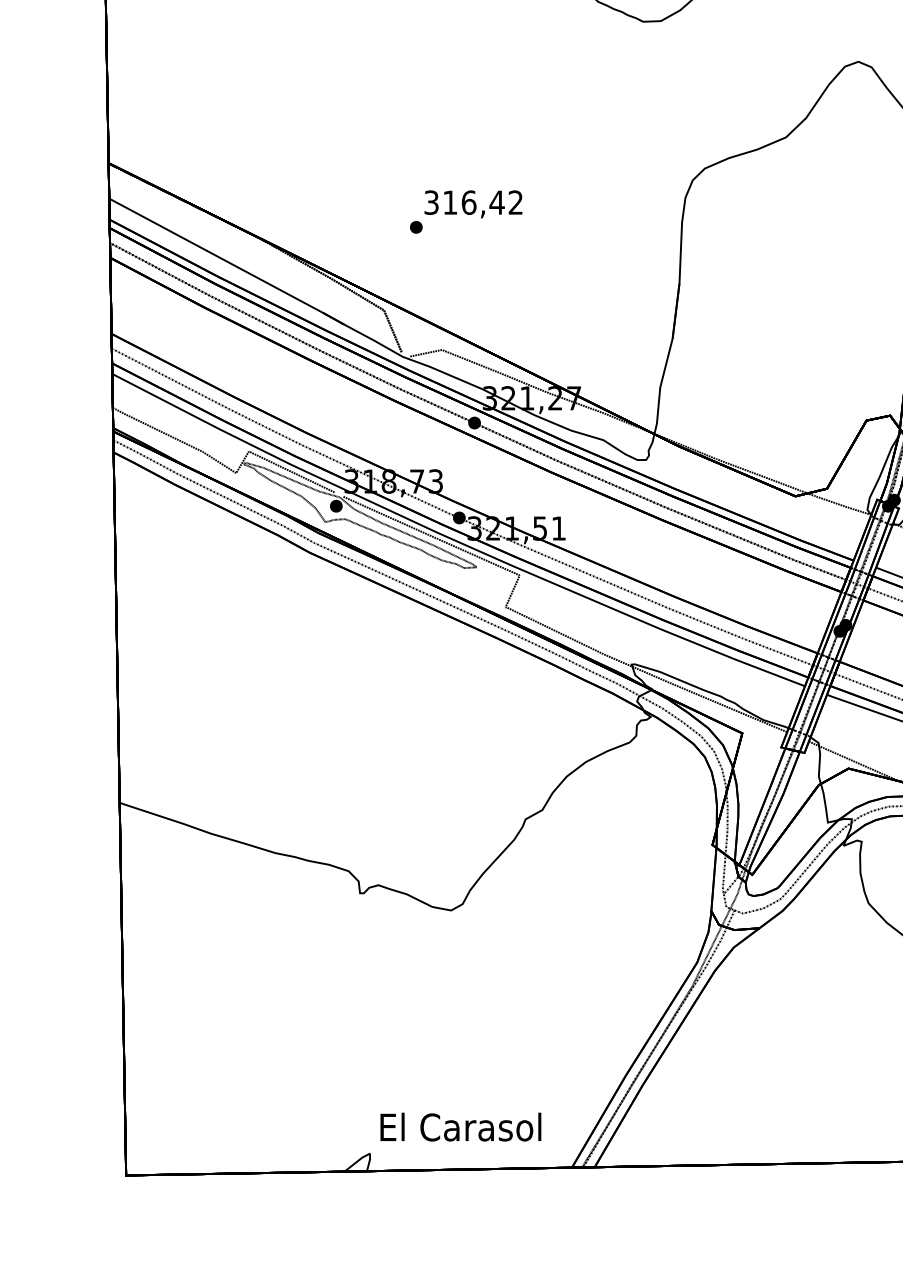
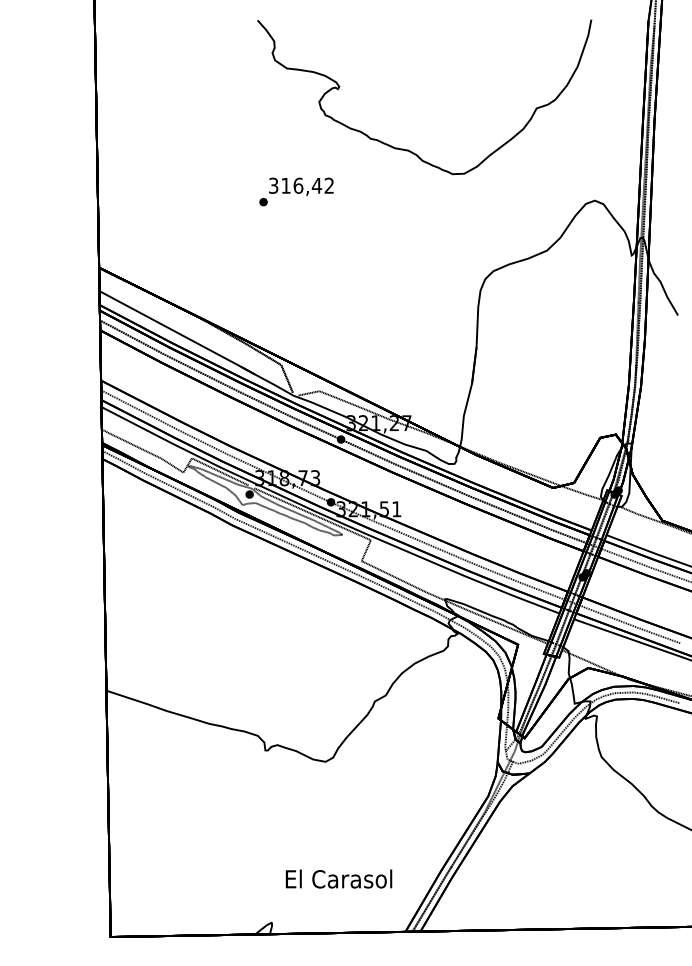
text: (466, 211) -> (296, 191), moved
text: (460, 1126) -> (338, 878), moved

